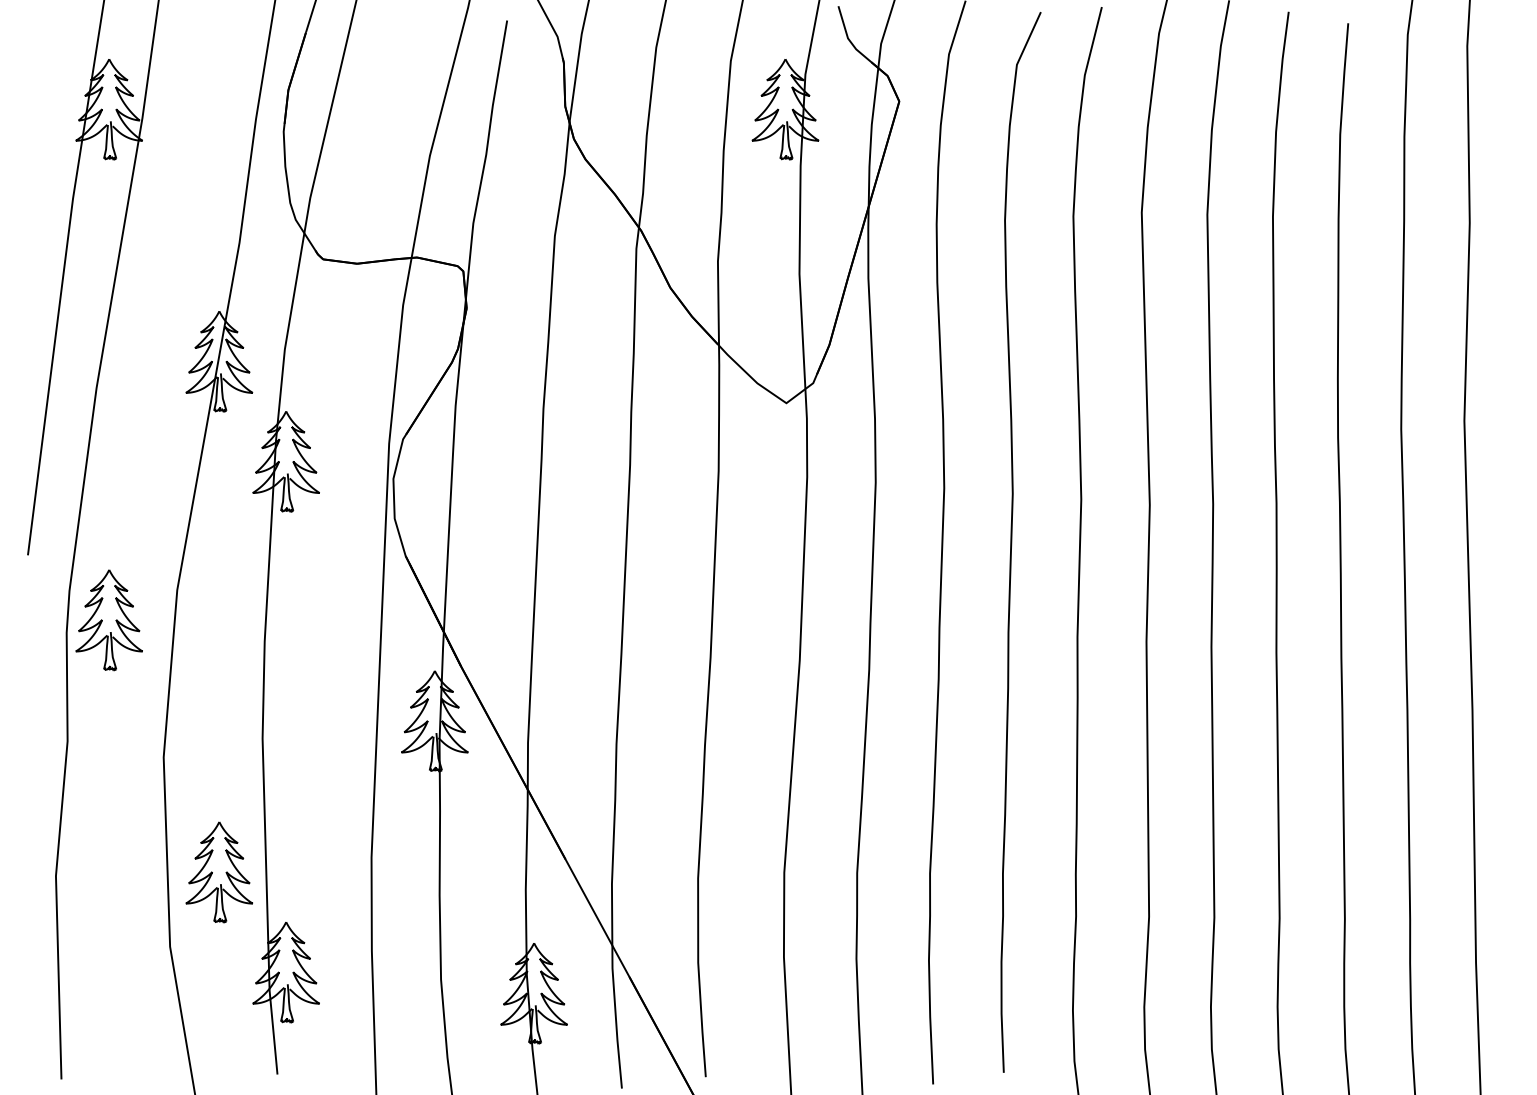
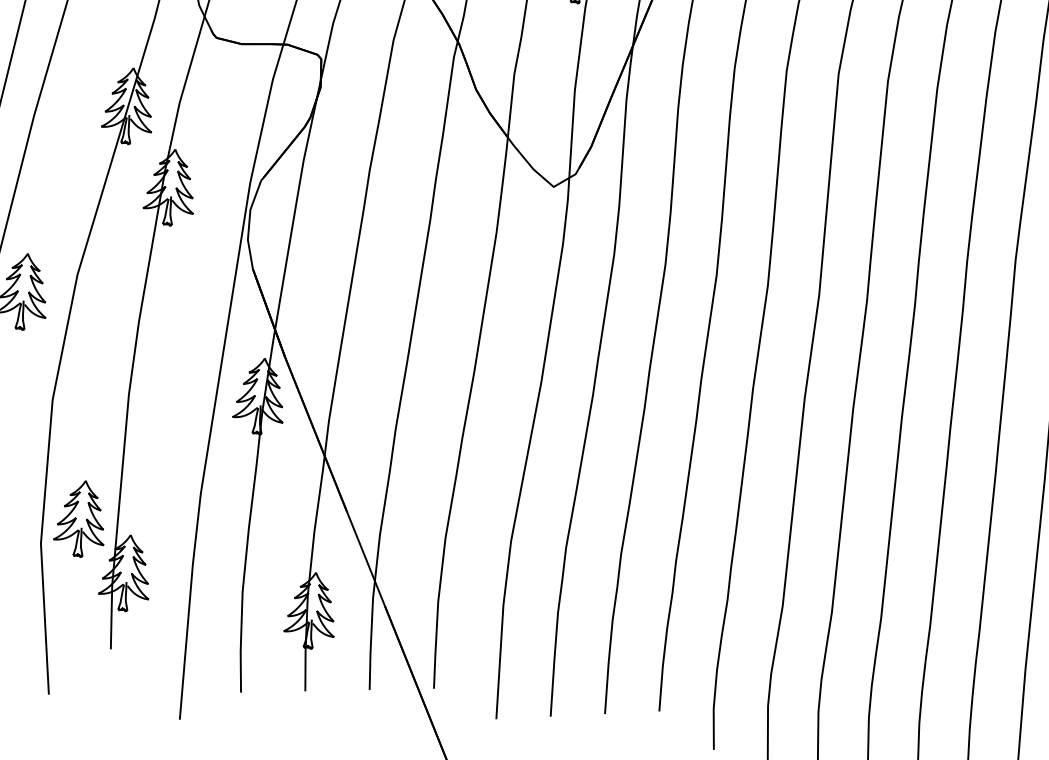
part: (218, 872) -> (80, 518), moved

